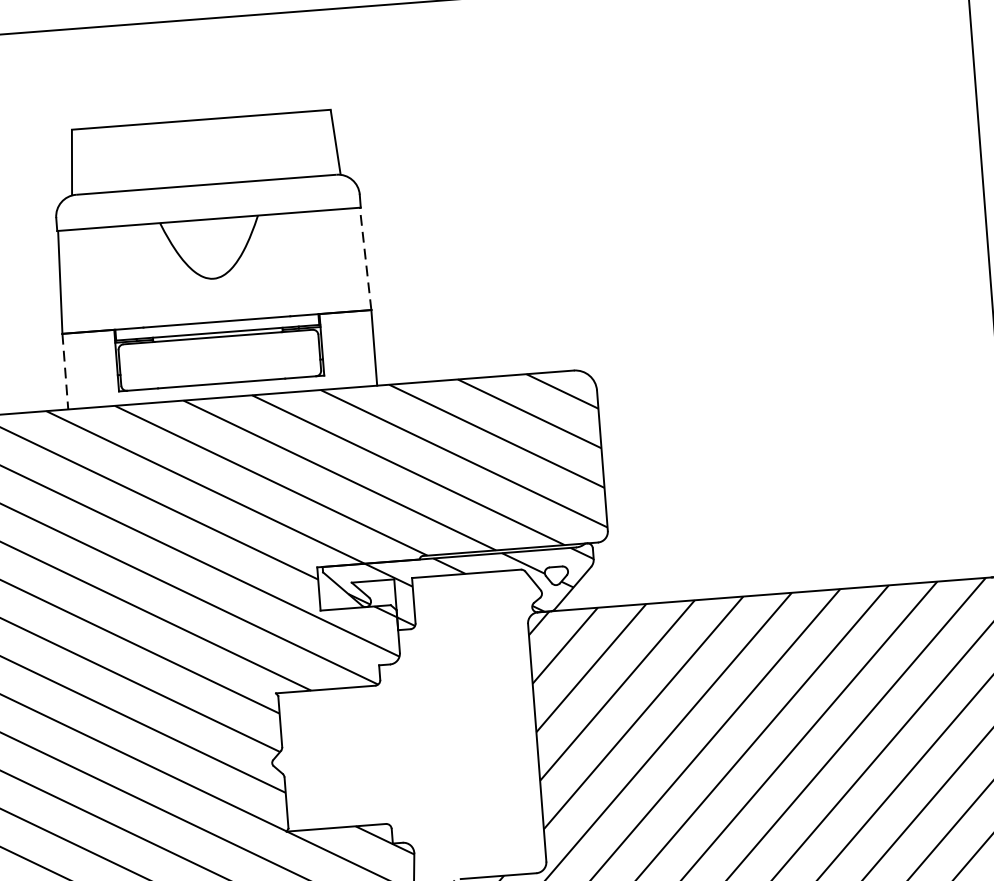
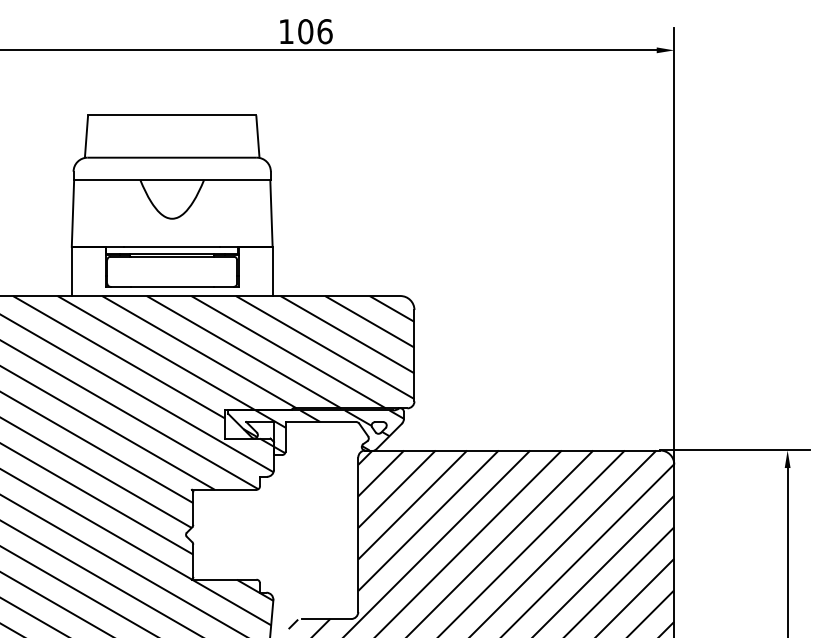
line: (365, 258) -> (271, 213), dashed -> solid
line: (64, 371) -> (71, 271), dashed -> solid

